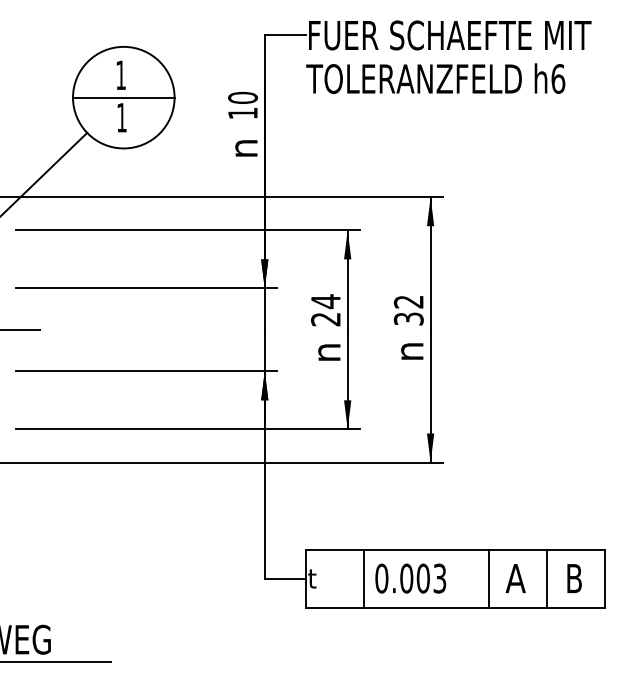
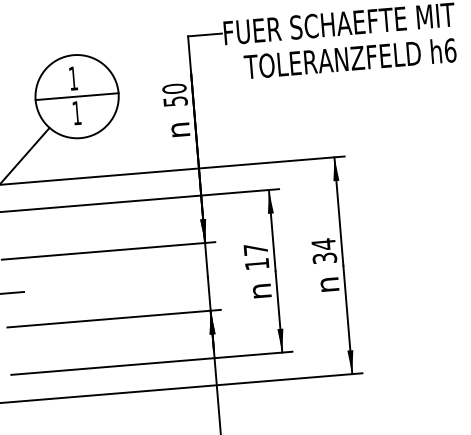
text: (435, 78) -> (350, 58), moved
text: (242, 113) -> (175, 101), 10 -> 50
text: (408, 302) -> (323, 244), 32 -> 34
text: (325, 310) -> (256, 256), 24 -> 17

